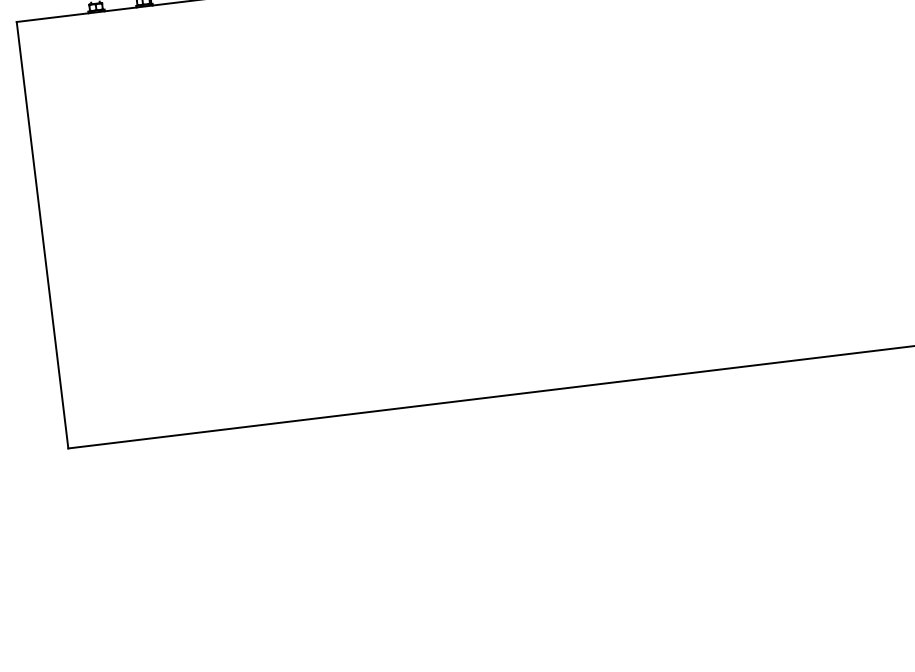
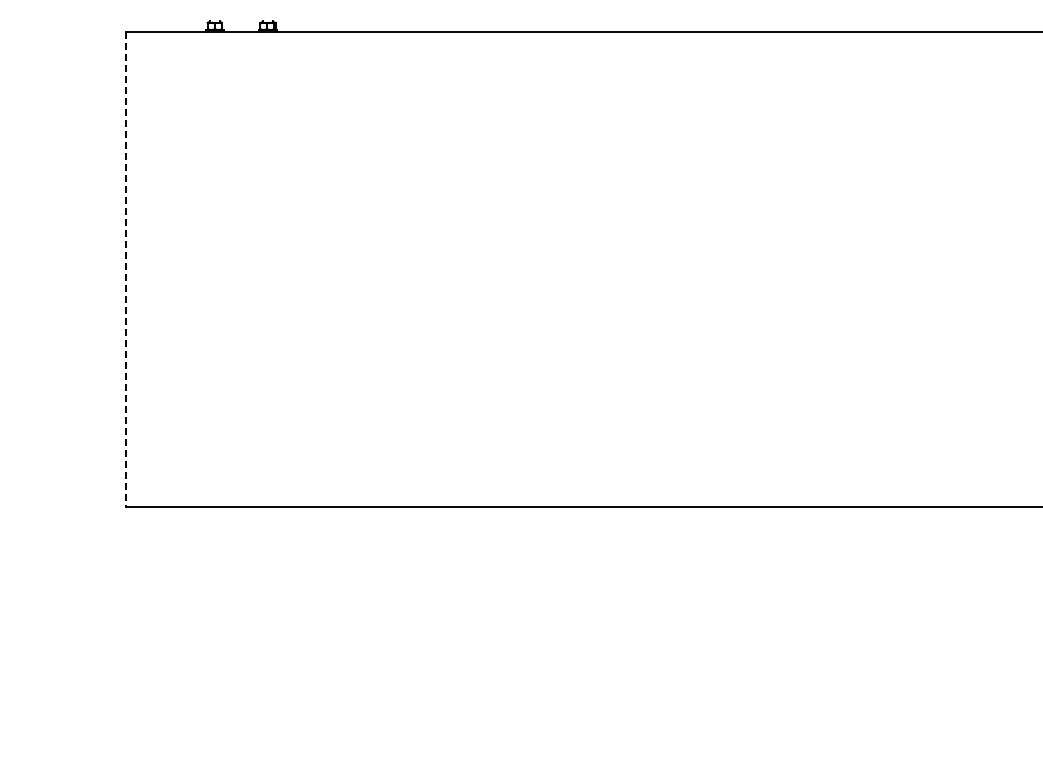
line: (42, 235) -> (125, 269), solid -> dashed

